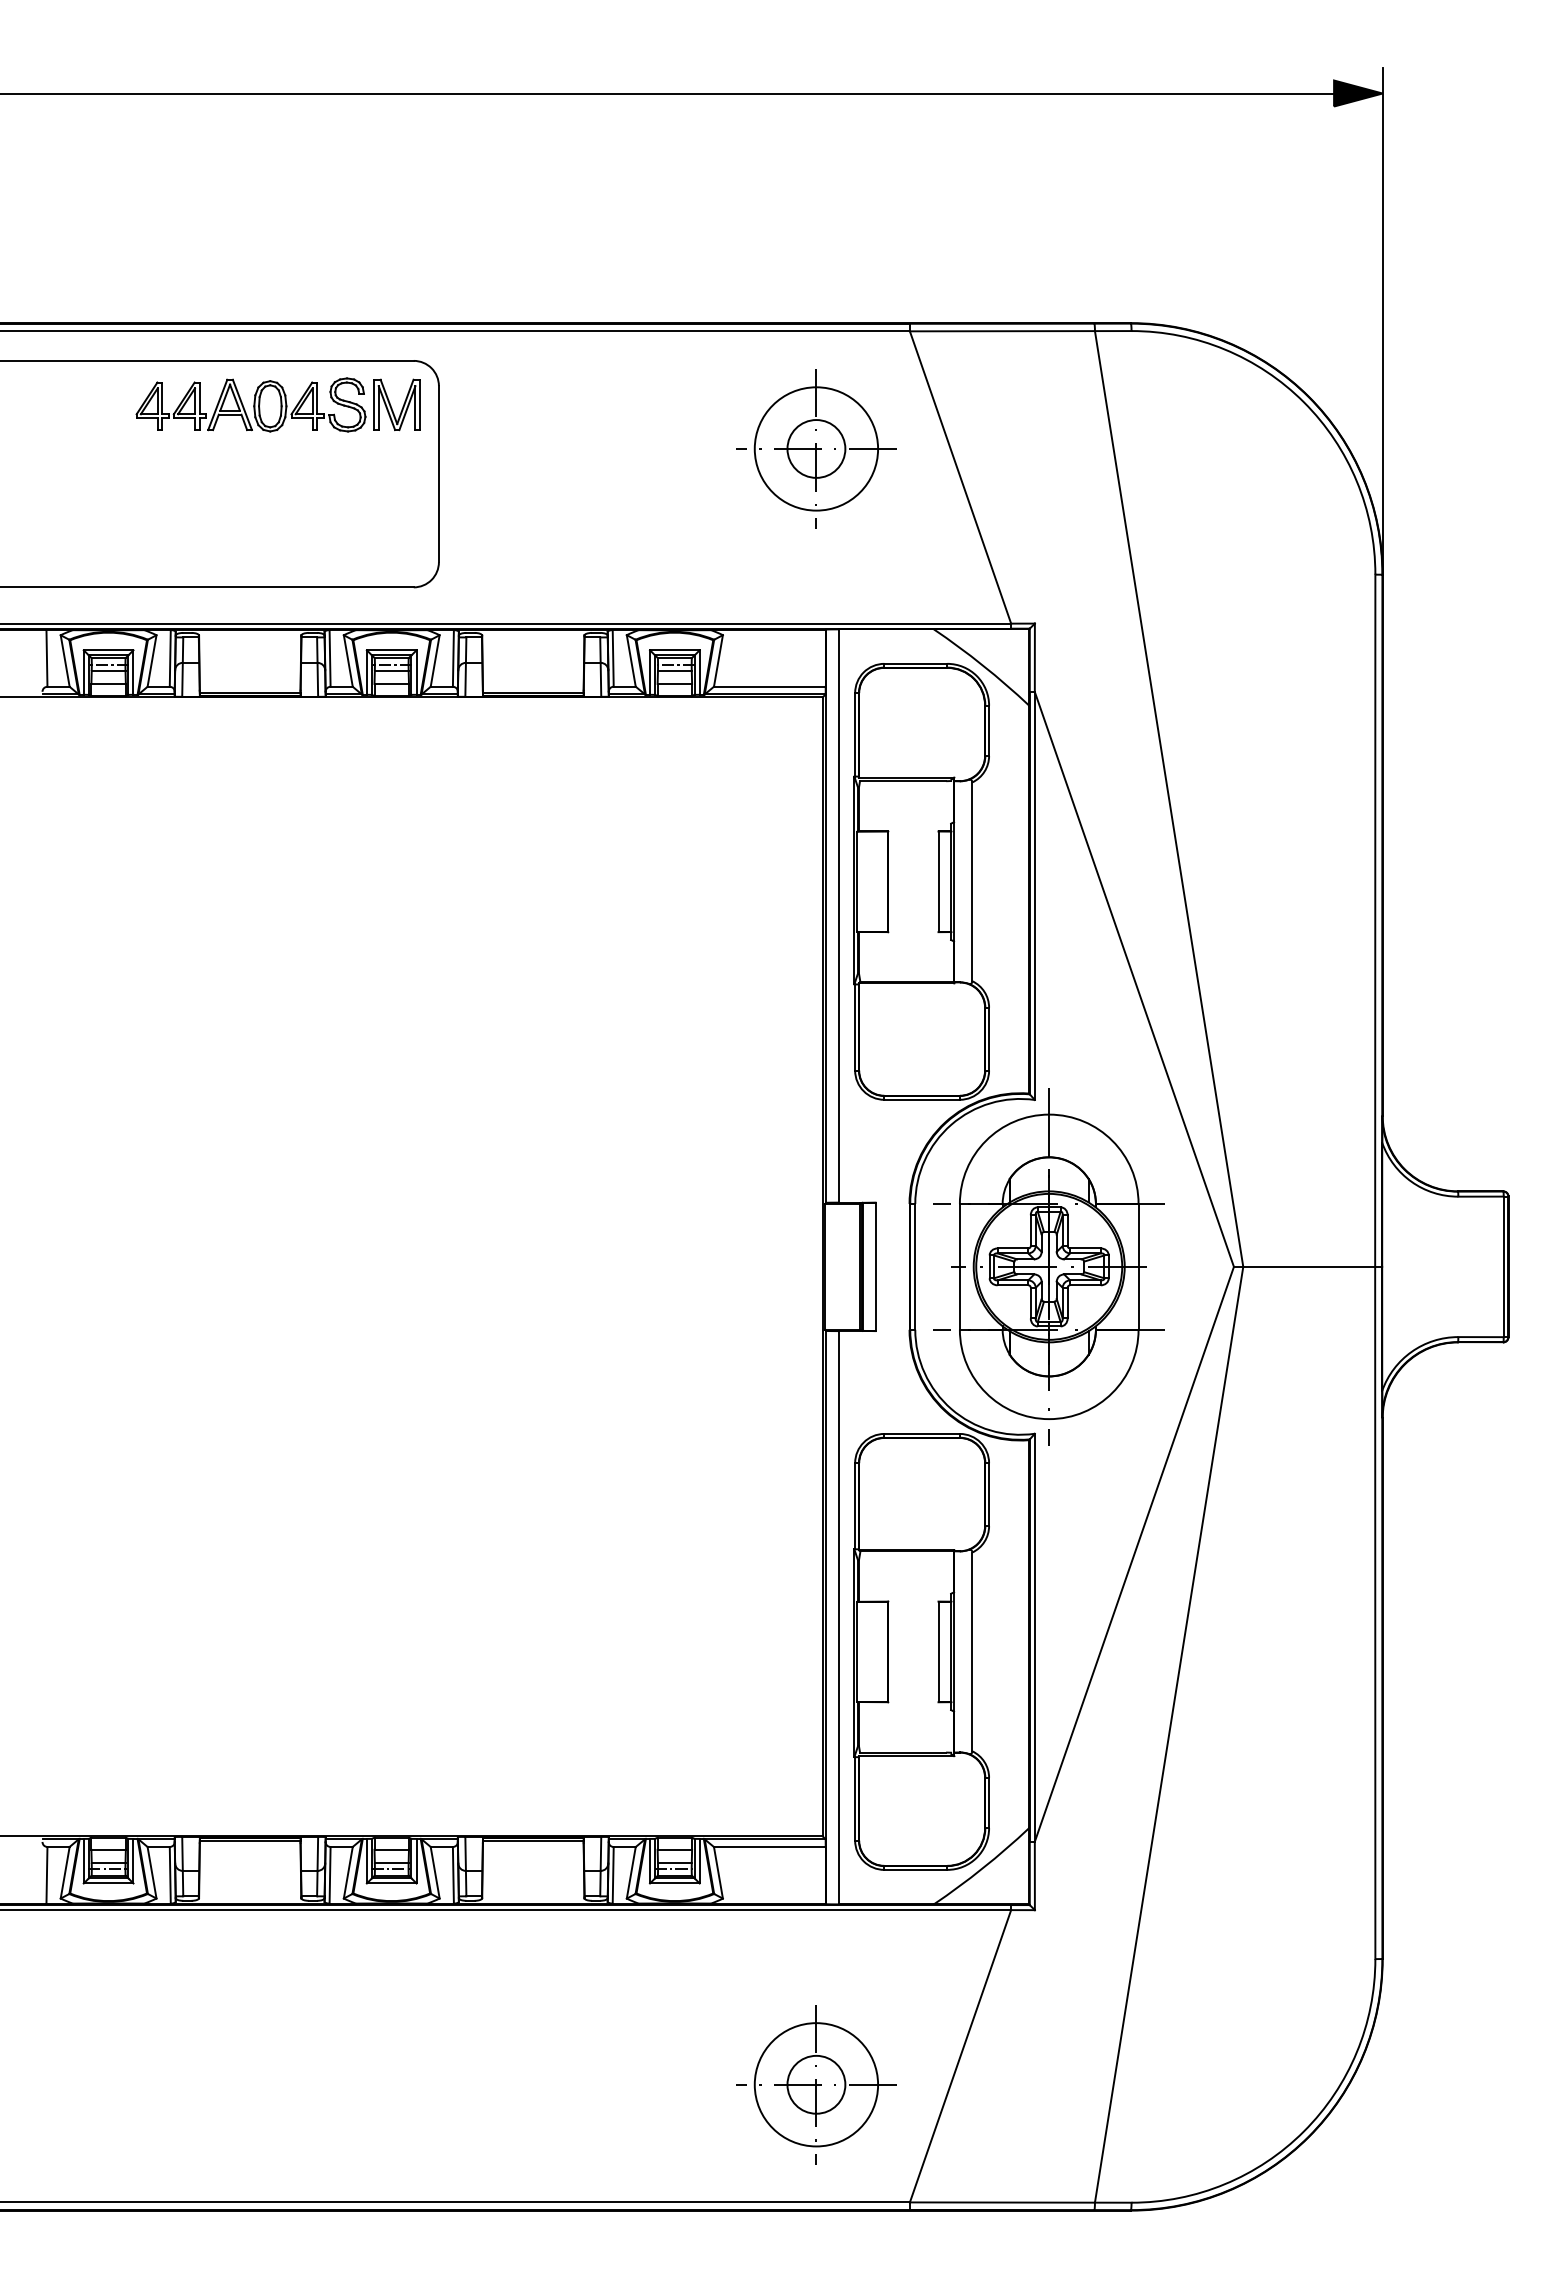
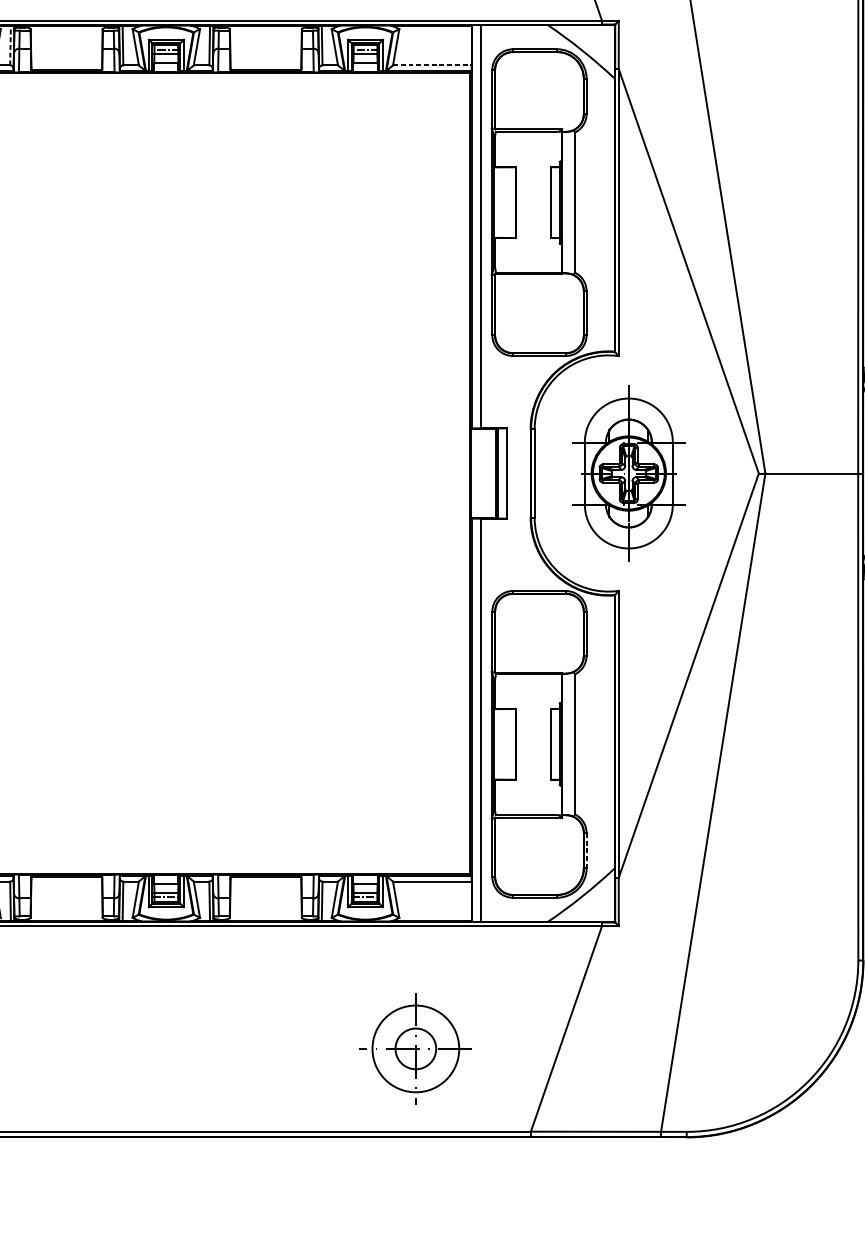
line: (170, 657) -> (10, 44), solid -> dashed
line: (769, 686) -> (432, 65), solid -> dashed
part: (1048, 1266) -> (628, 473), size x0.7
line: (989, 1803) -> (586, 851), solid -> dashed
part: (816, 2084) -> (415, 1048), moved

